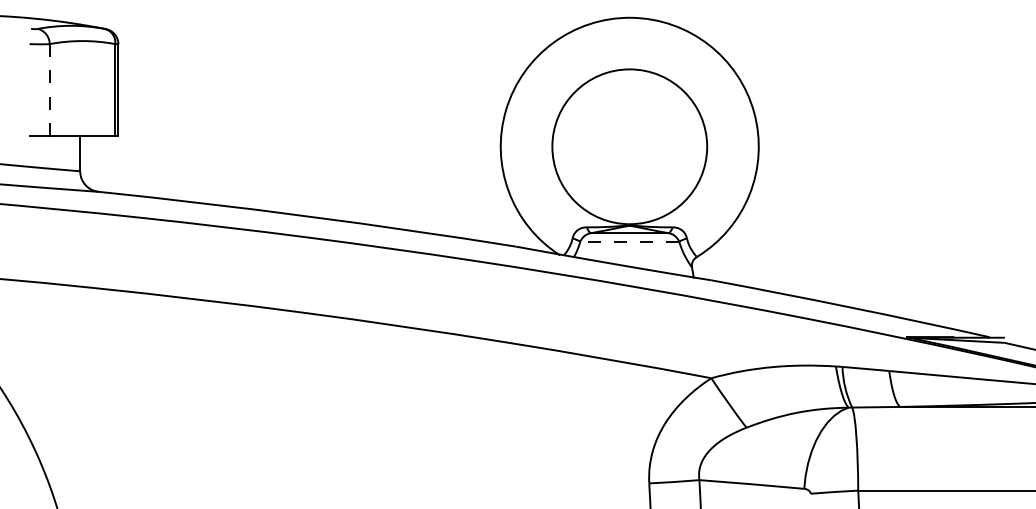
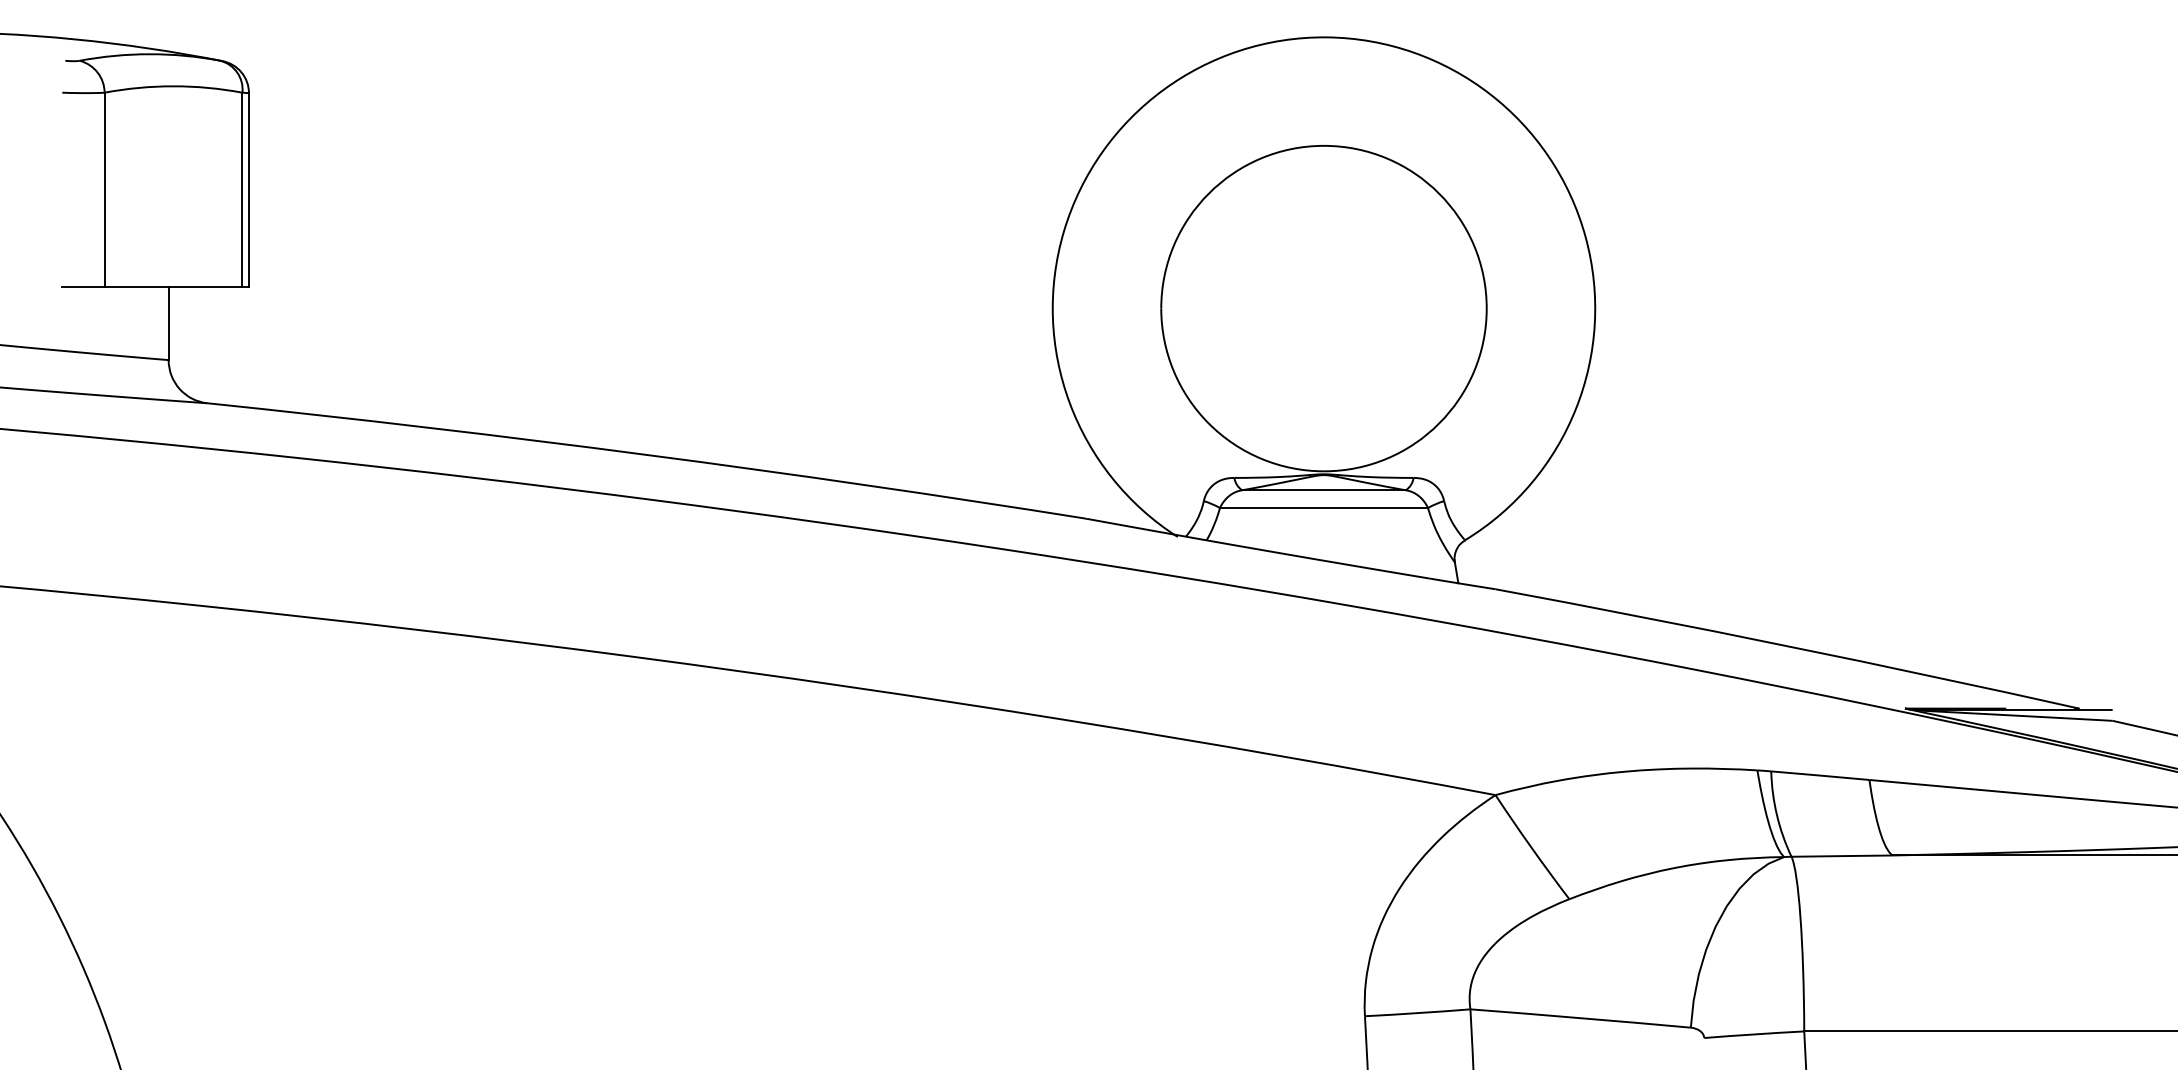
line: (49, 90) -> (104, 190), dashed -> solid
line: (629, 241) -> (1323, 507), dashed -> solid

